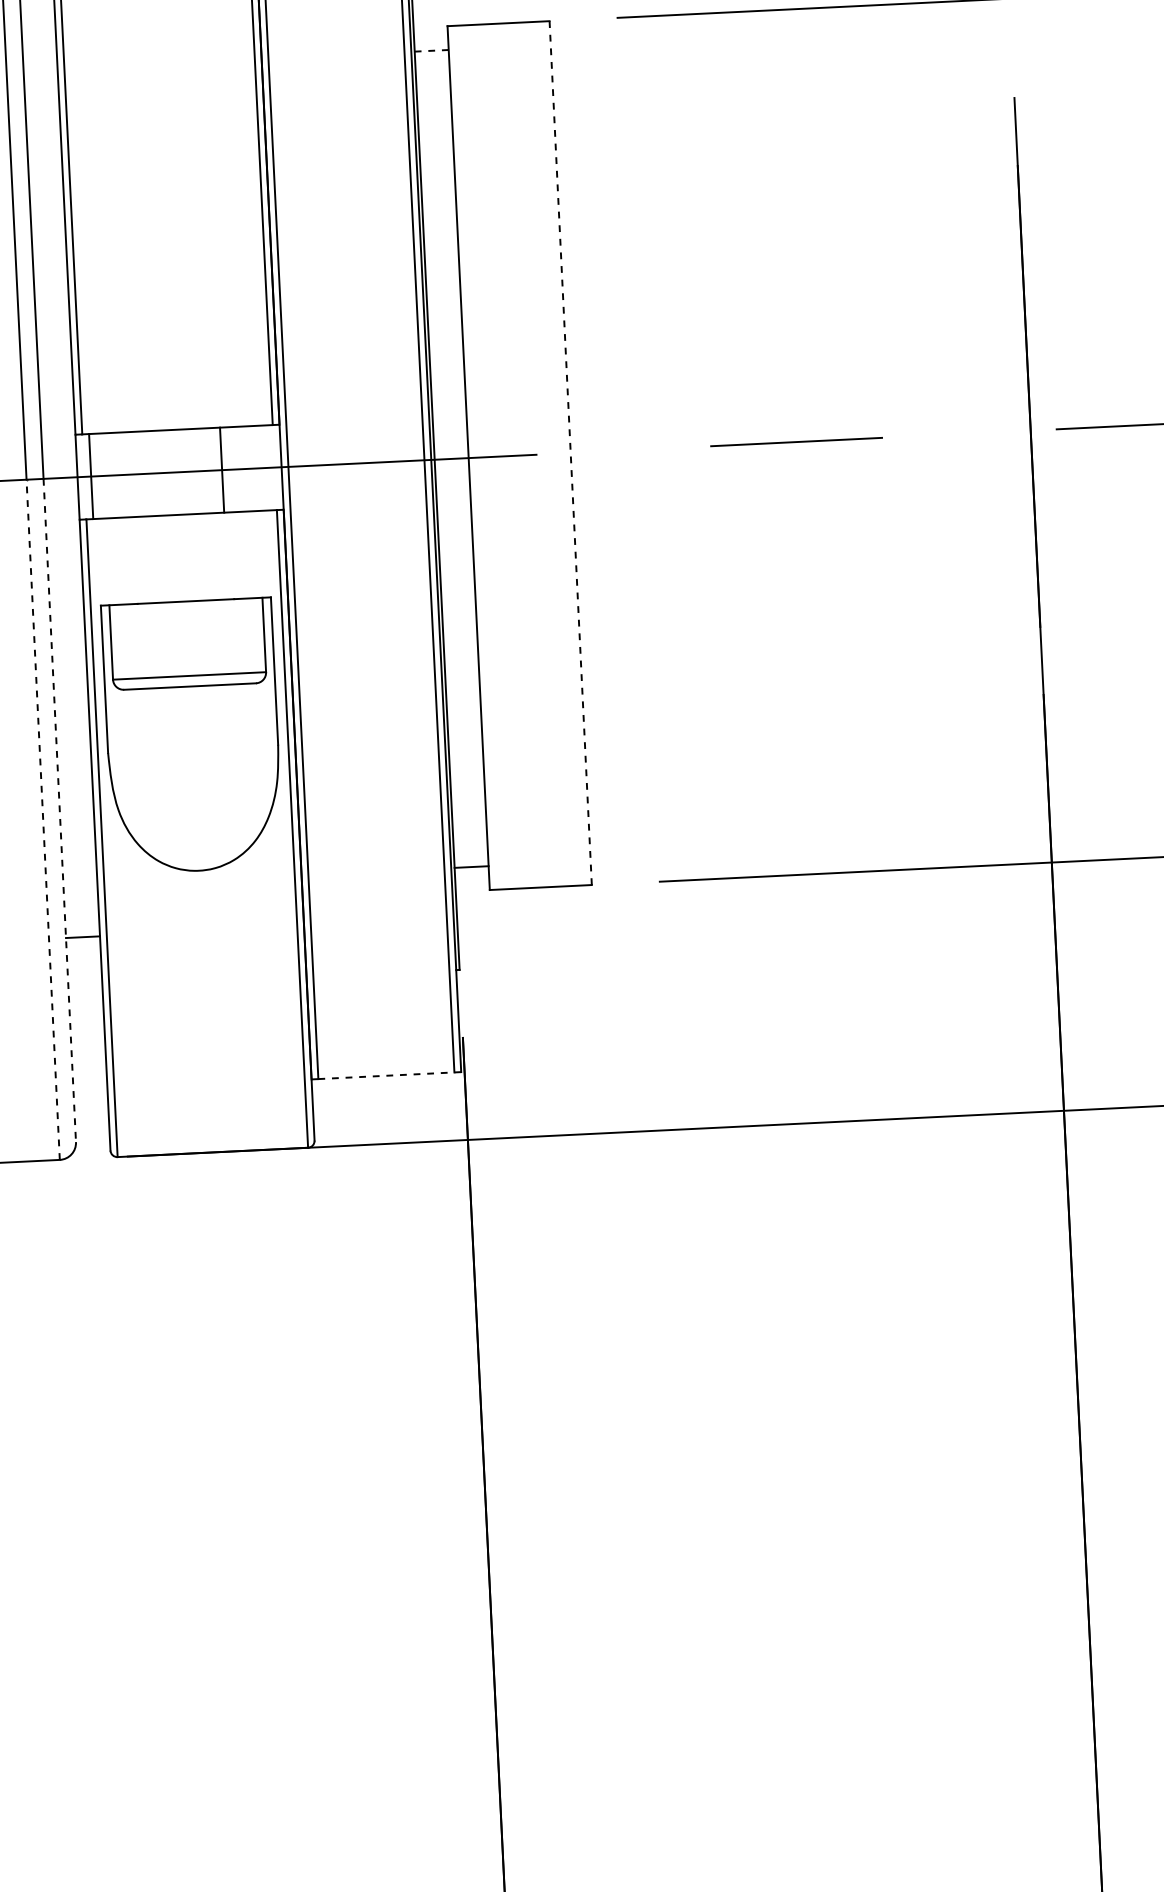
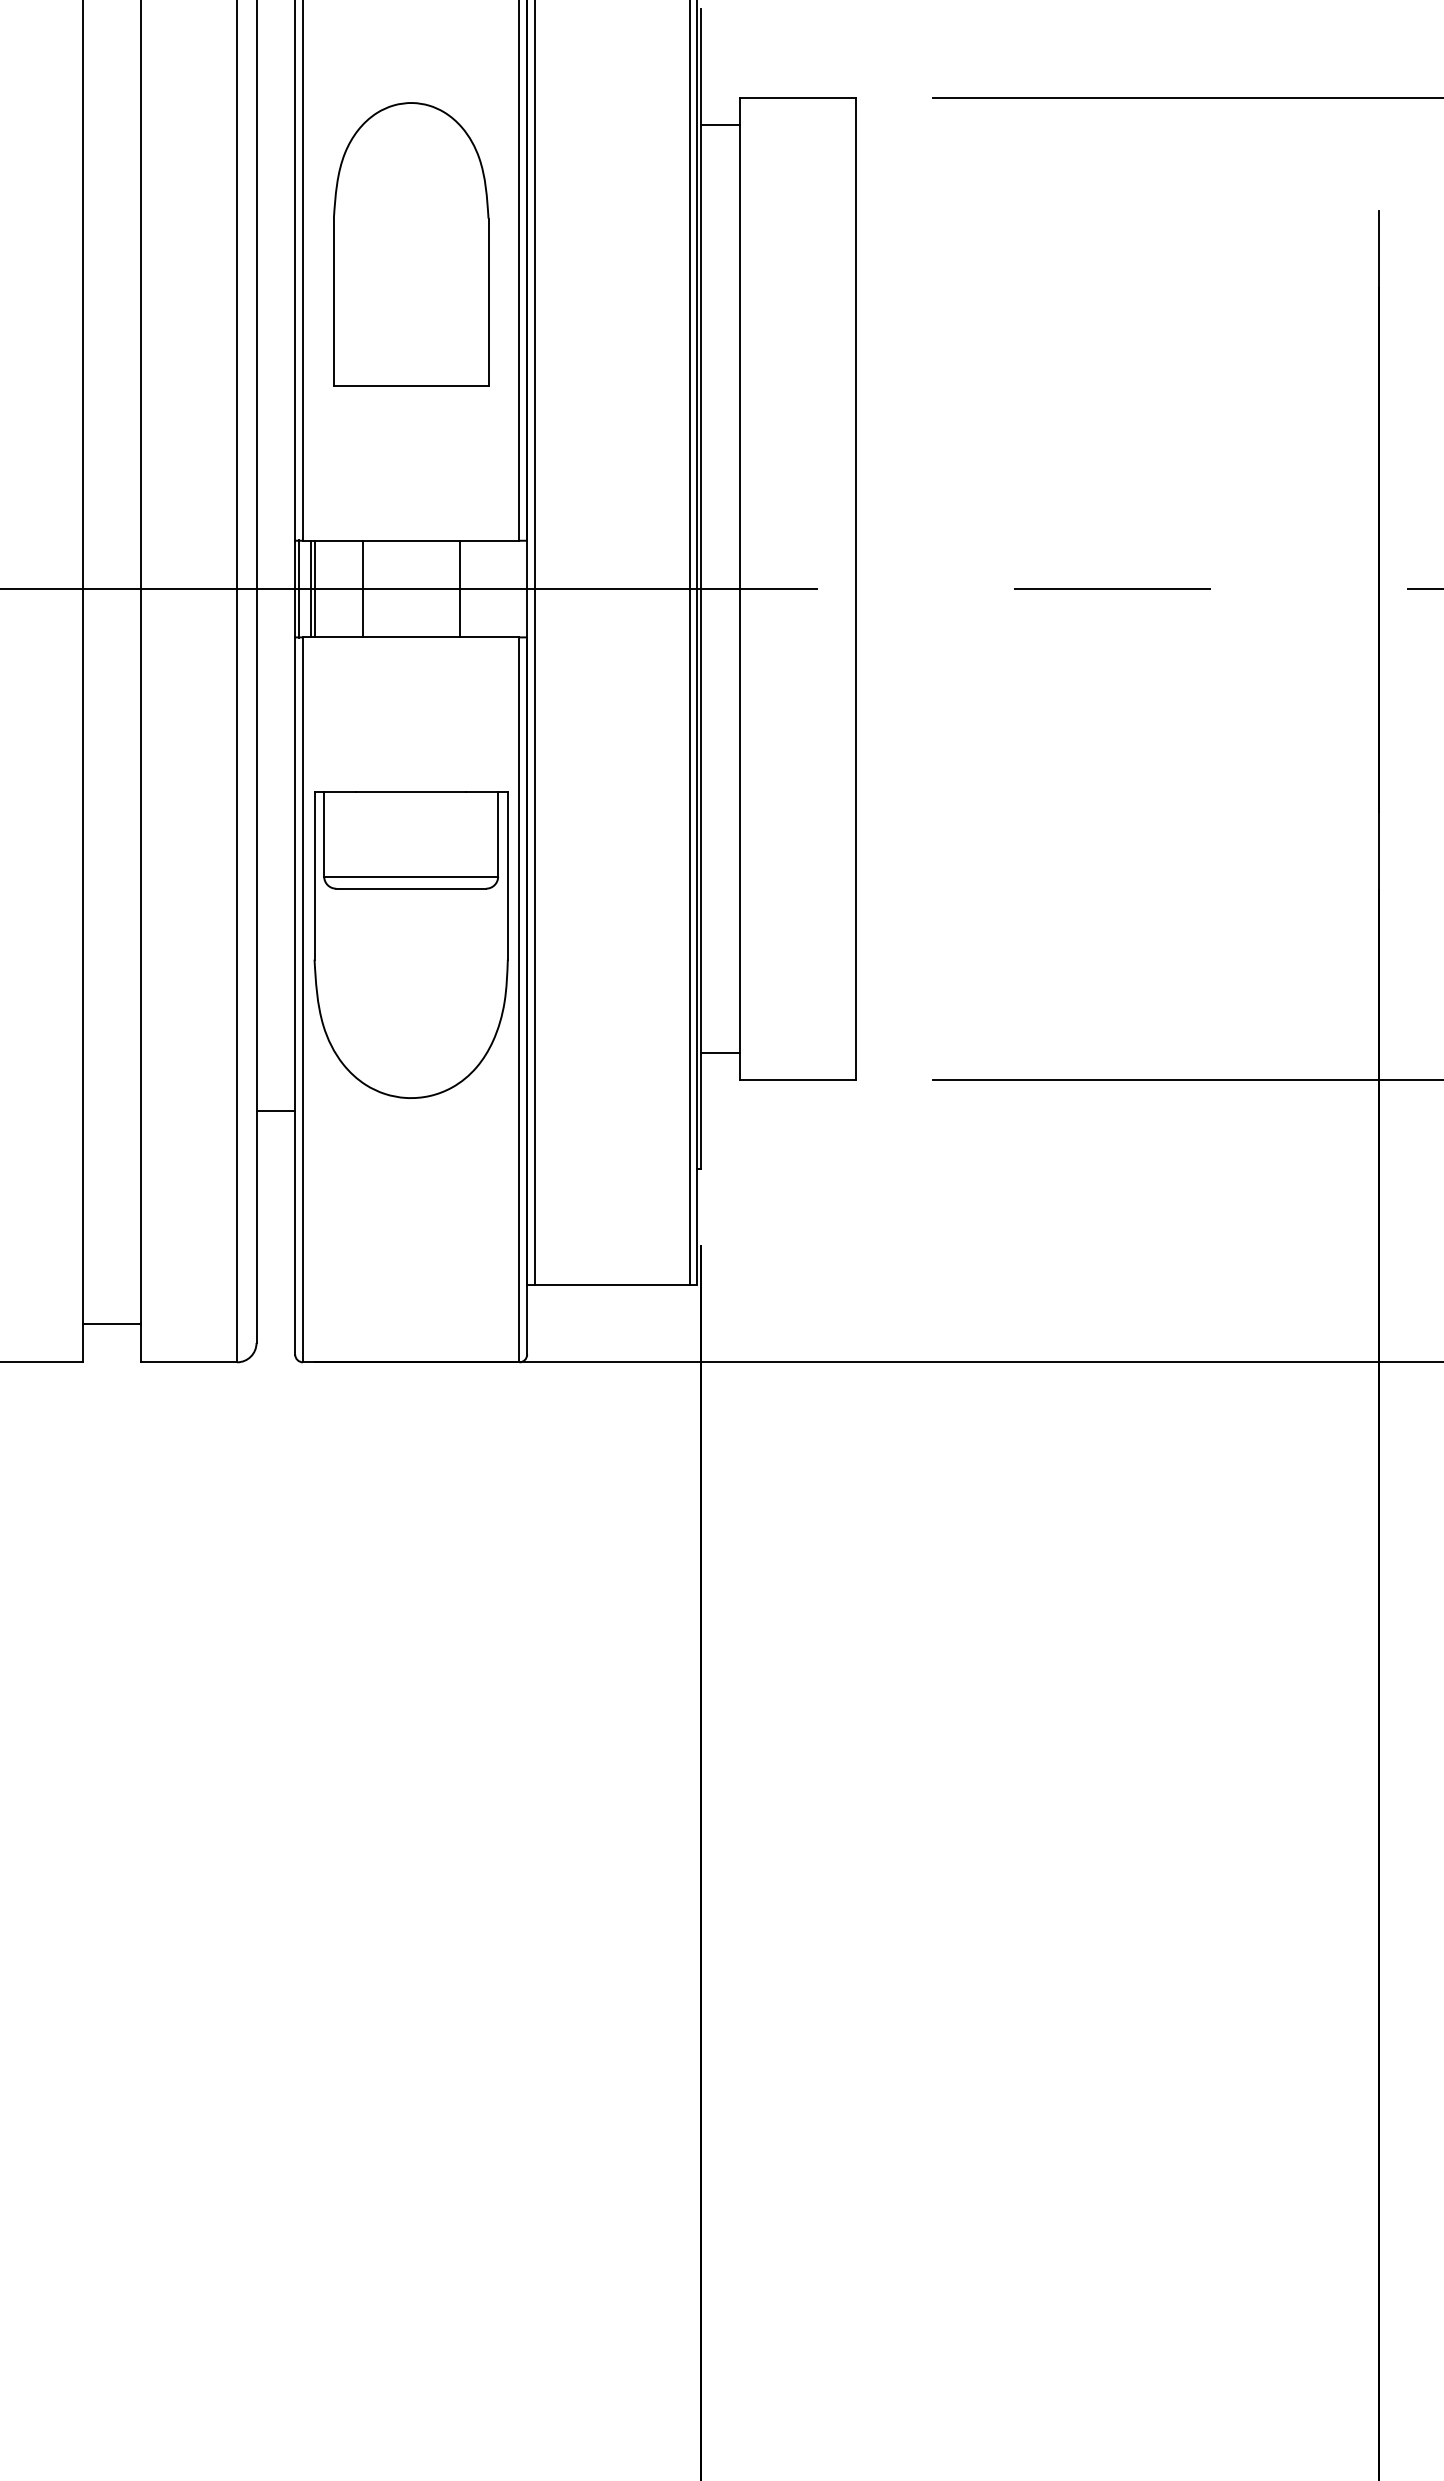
line: (431, 51) -> (720, 125), dashed -> solid
part: (165, 169) -> (411, 244), added
line: (570, 453) -> (855, 589), dashed -> solid
line: (136, 473) -> (362, 588), added
line: (94, 475) -> (314, 588), added
line: (81, 476) -> (299, 588), added
part: (191, 735) -> (410, 944), moved
line: (59, 810) -> (256, 966), dashed -> solid
line: (43, 819) -> (237, 975), dashed -> solid
line: (386, 1076) -> (612, 1285), dashed -> solid

